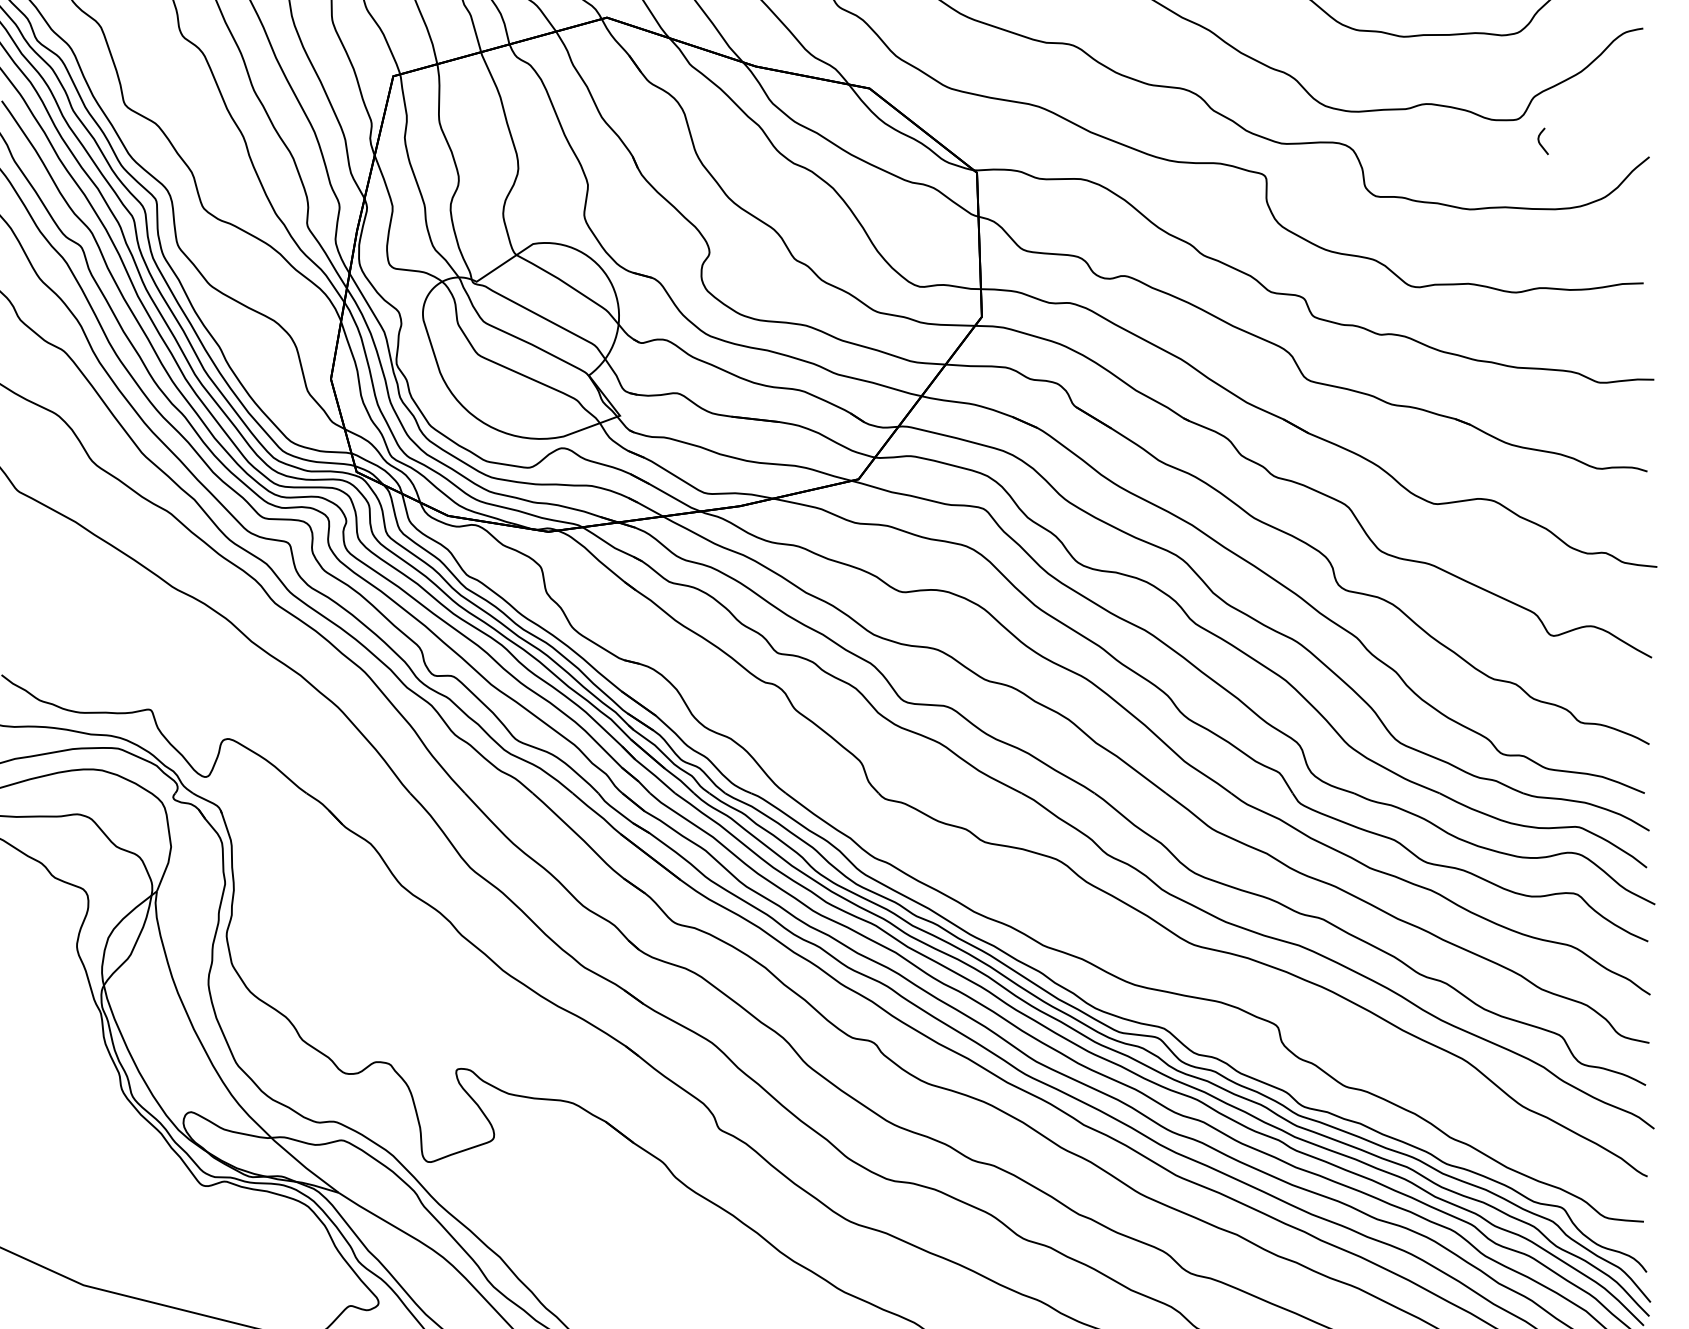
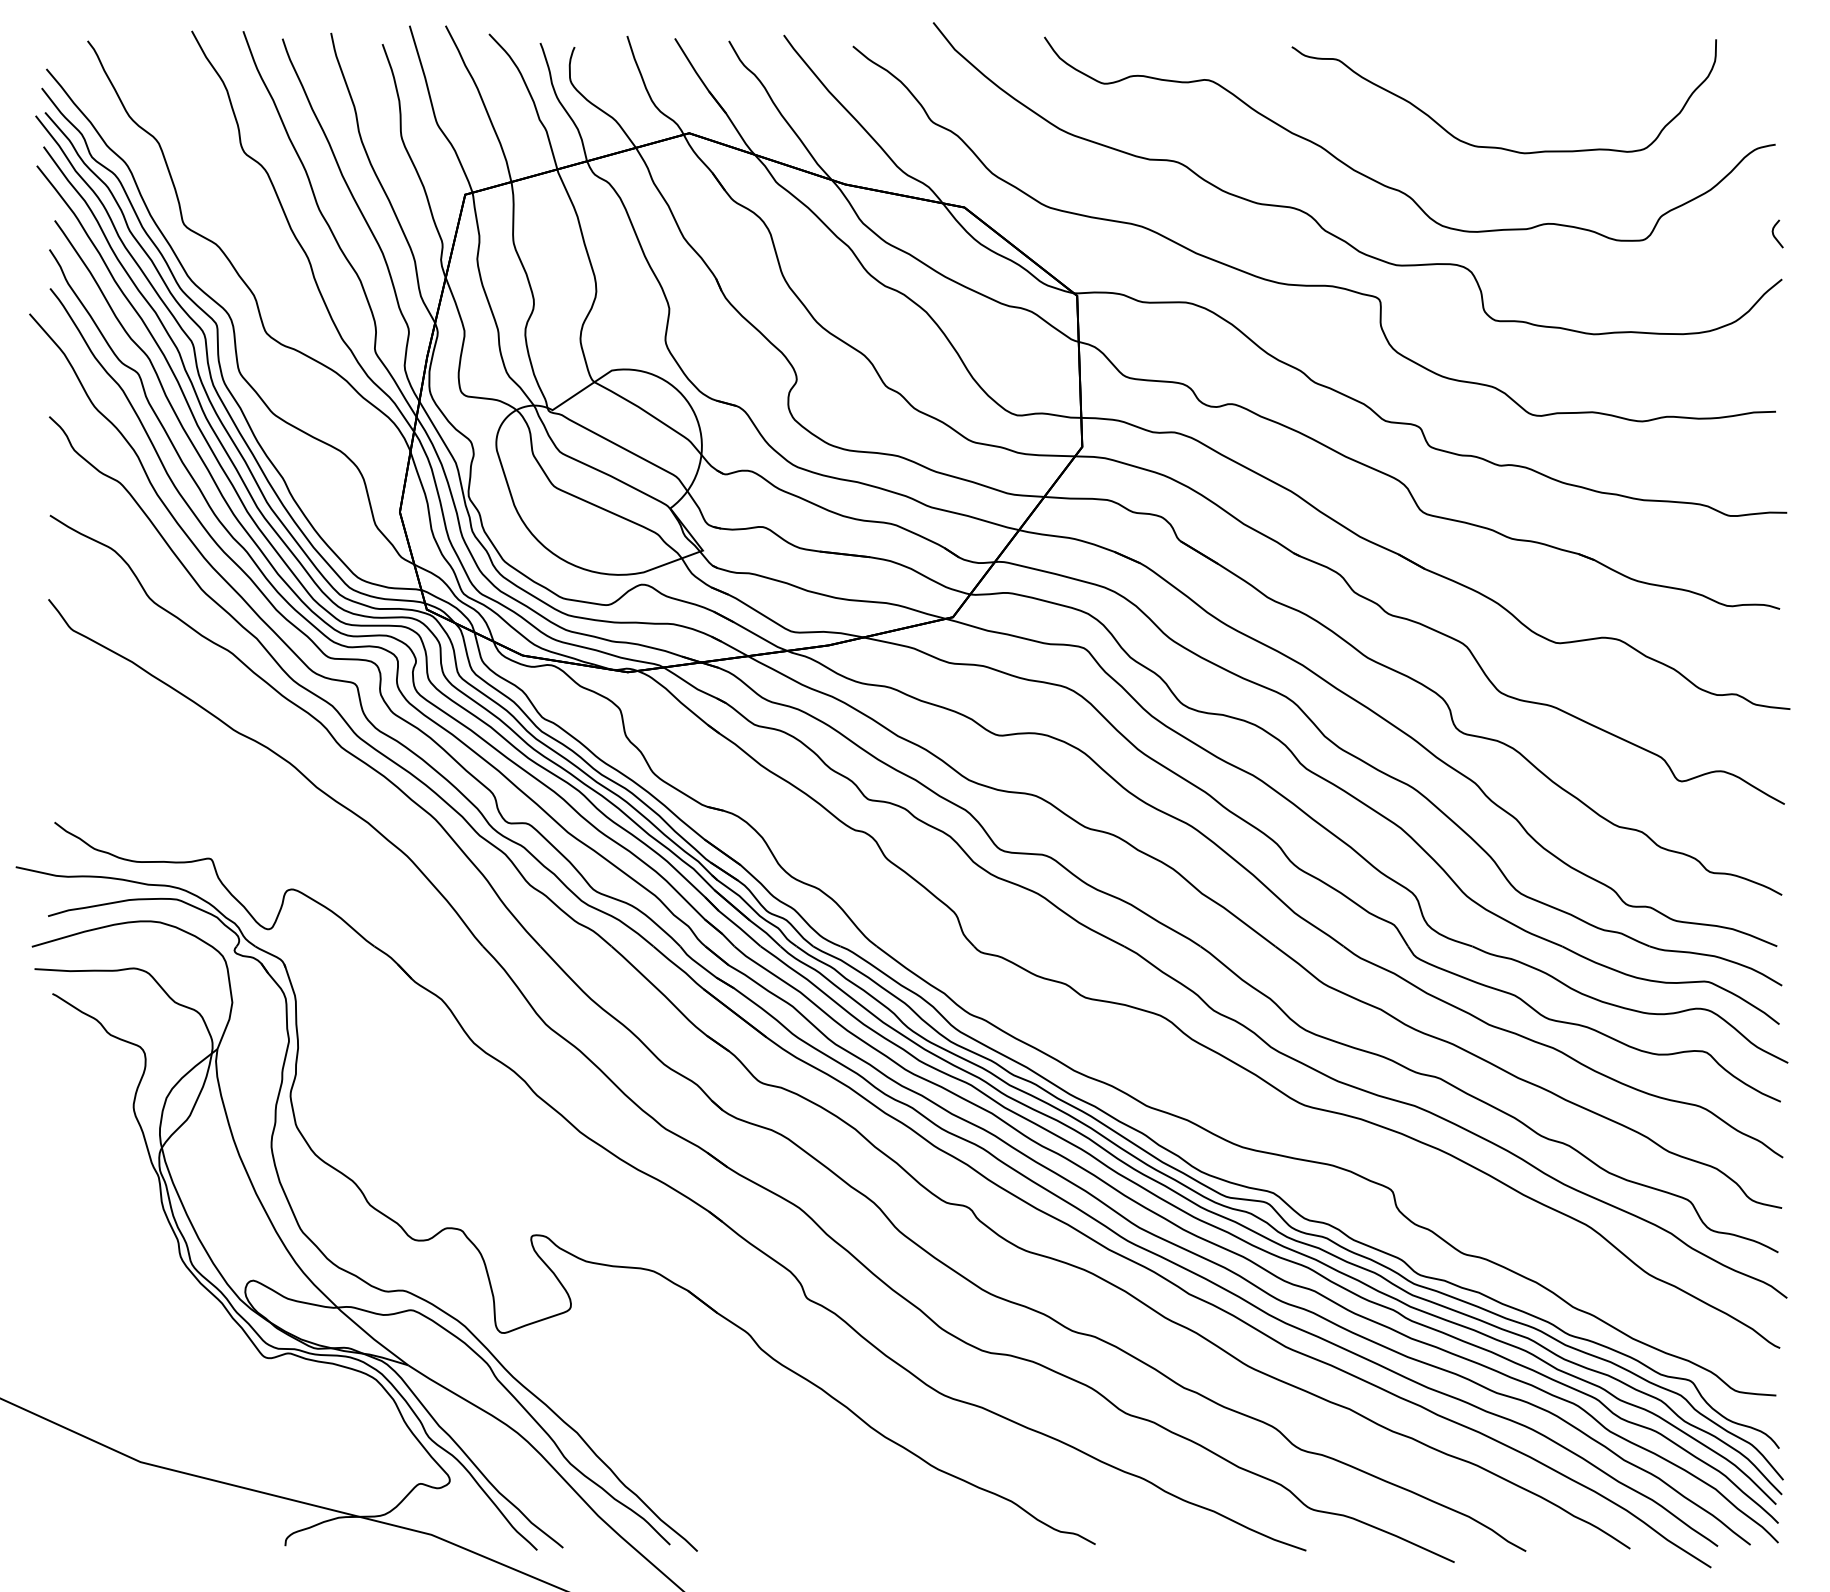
curve: (1540, 141) -> (1774, 234), moved

